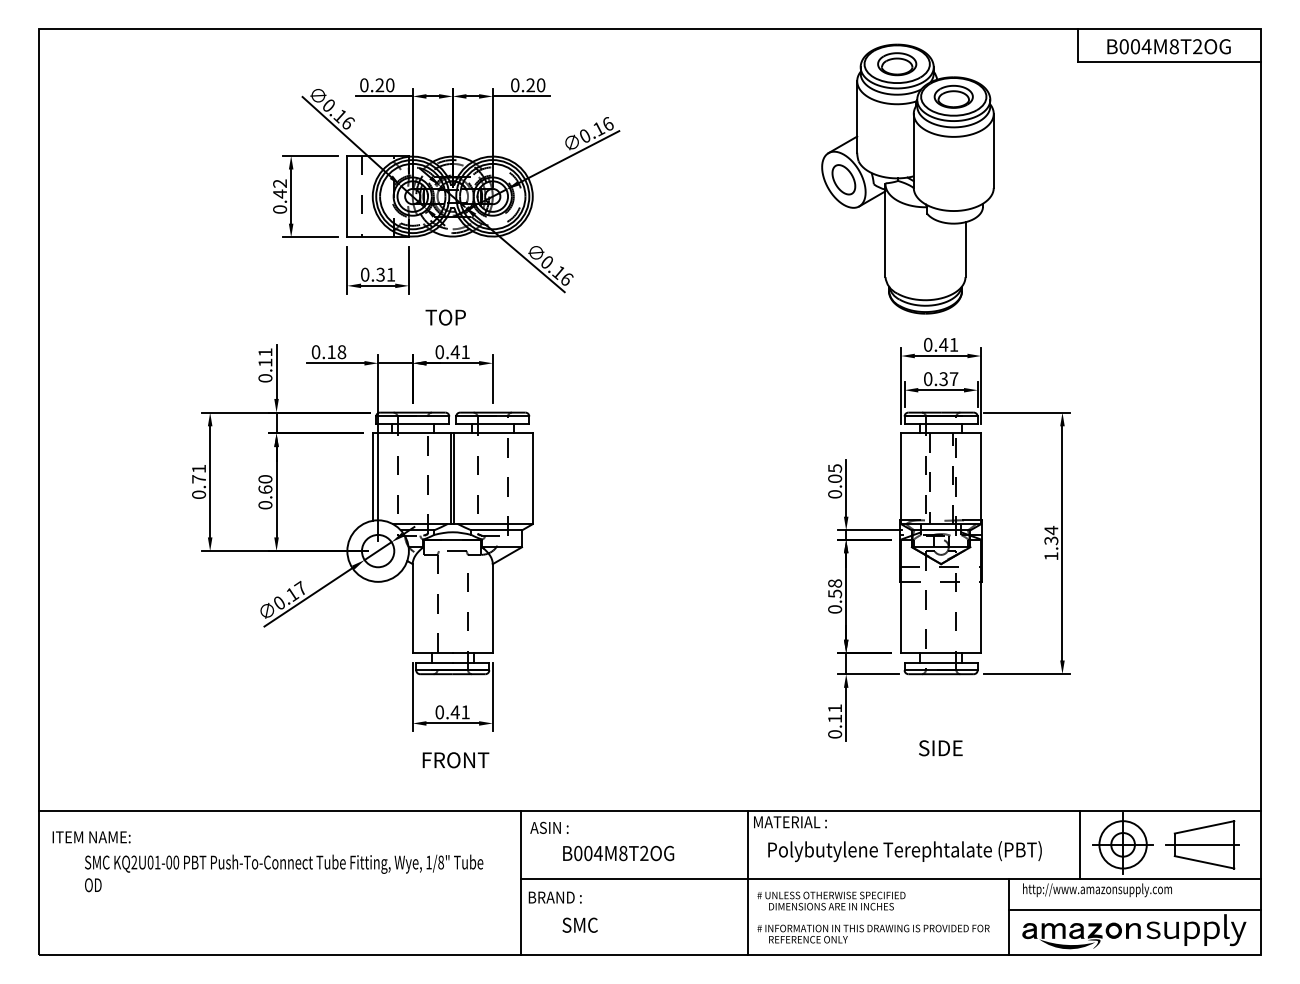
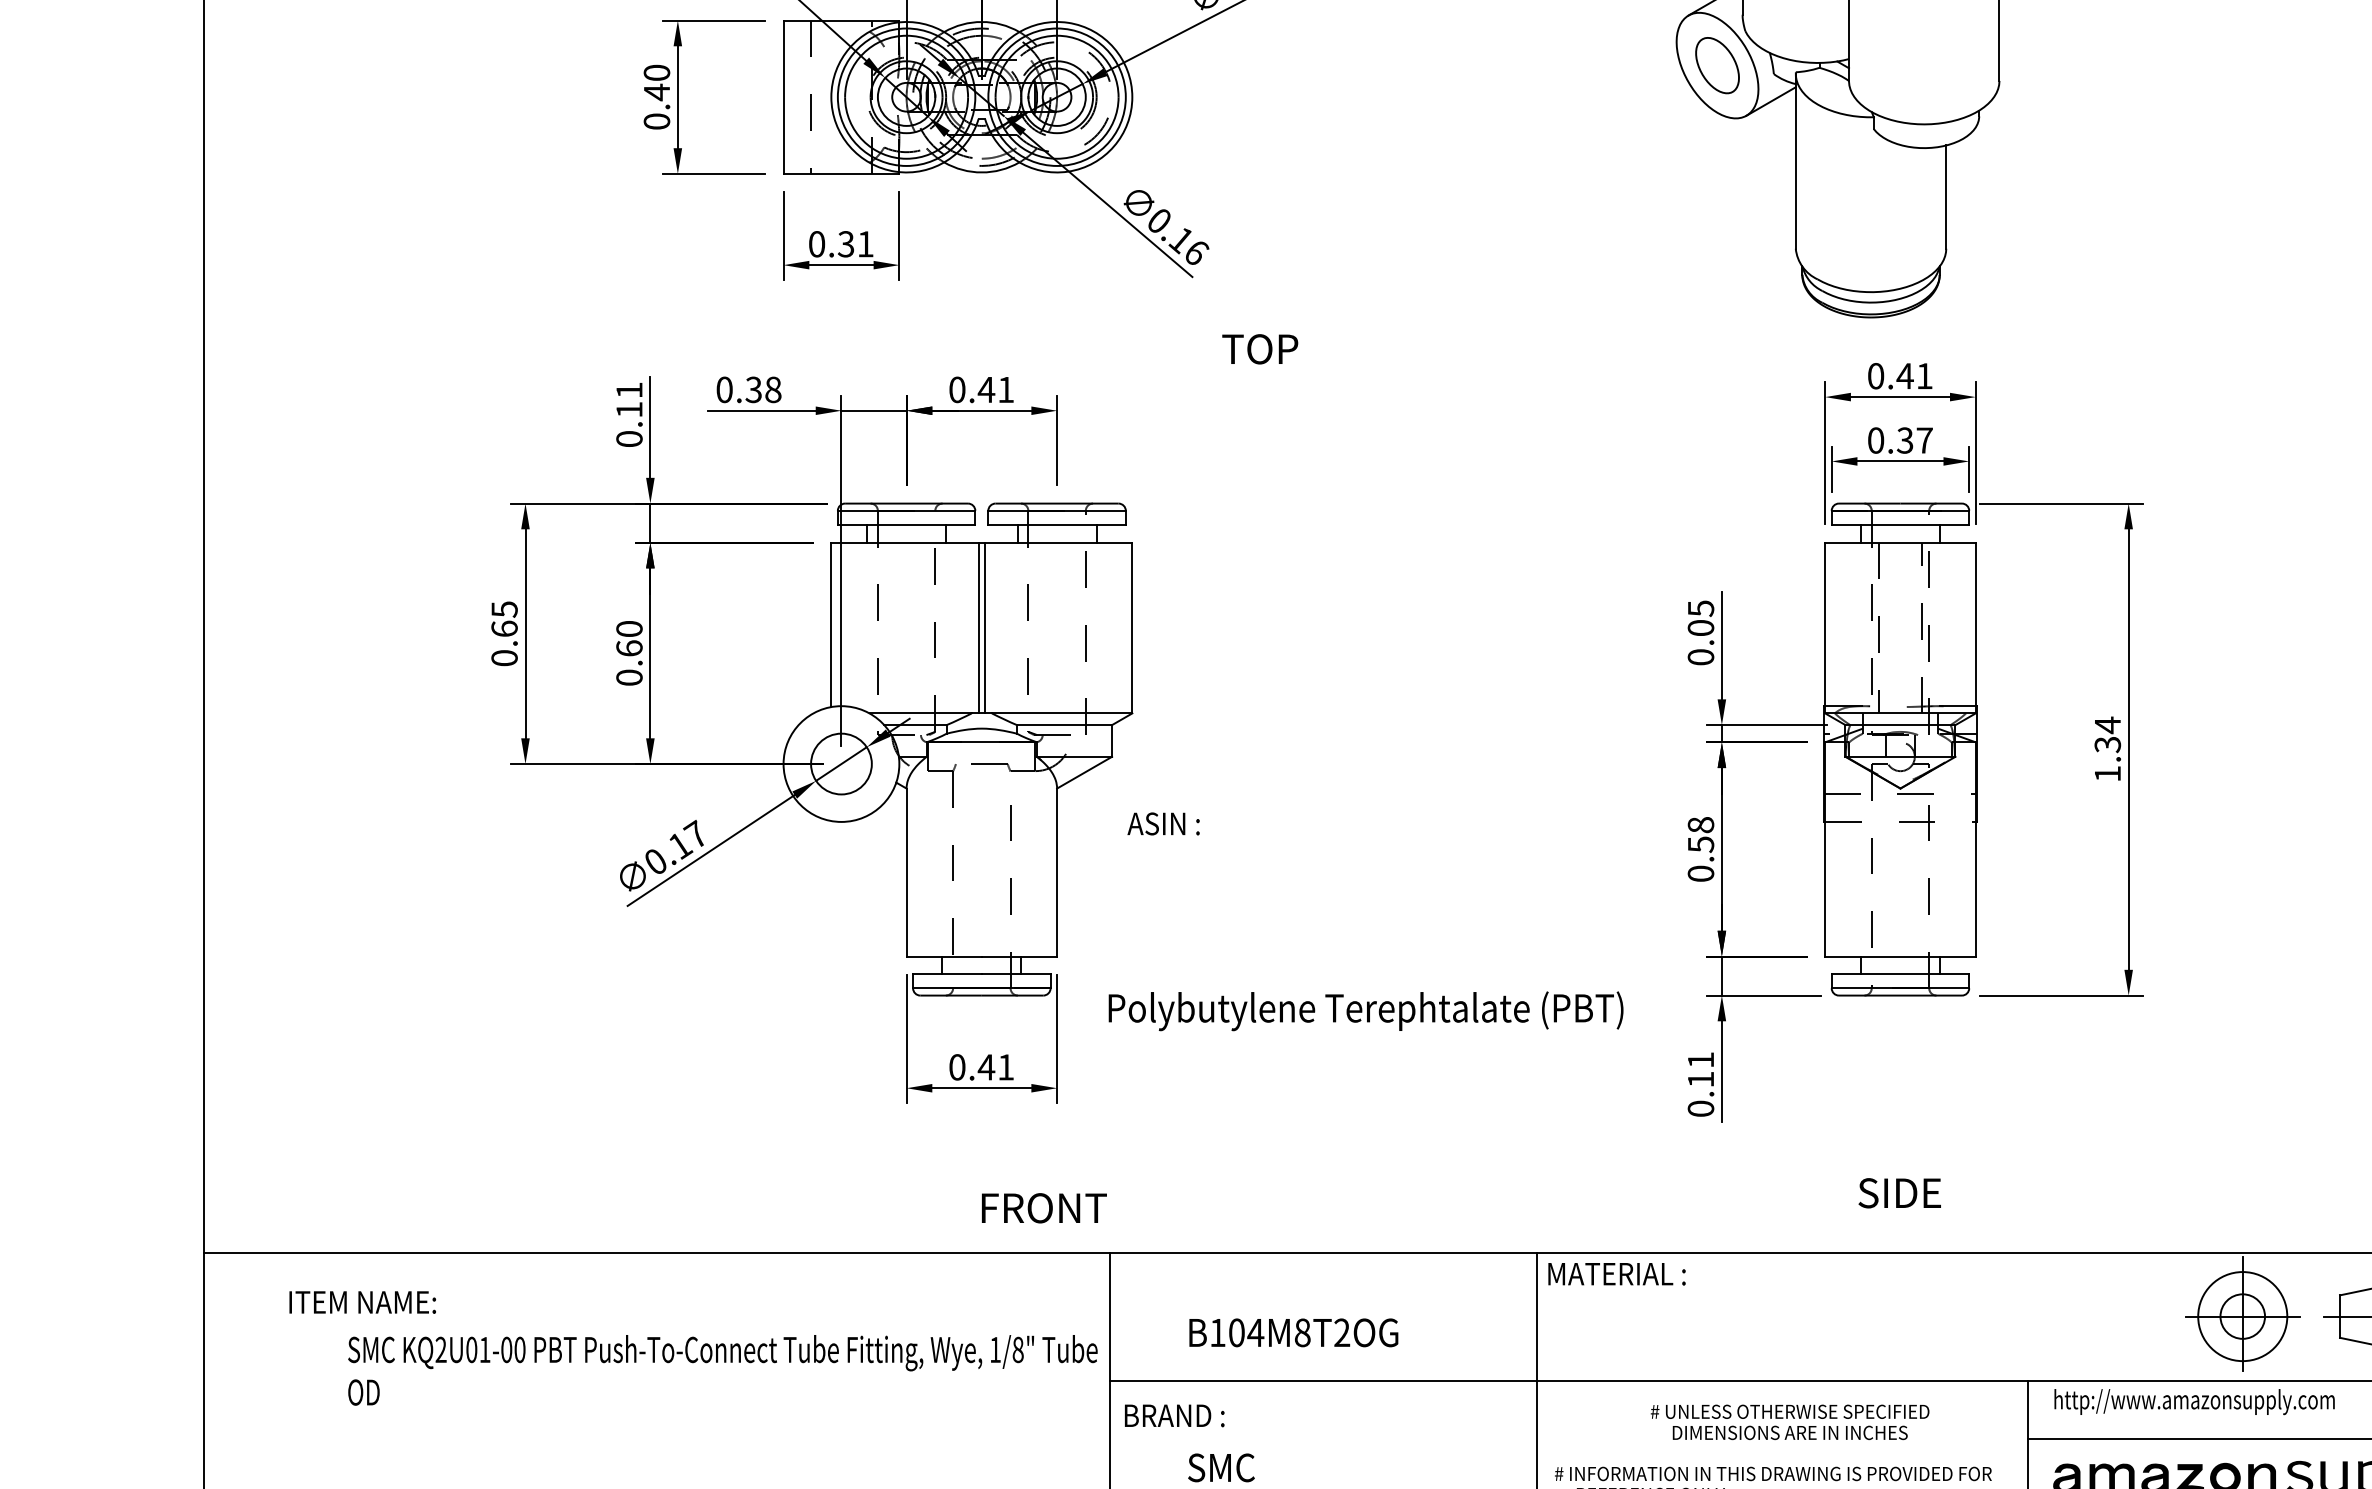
text: (280, 183) -> (657, 72), 0.42 -> 0.40
text: (445, 317) -> (1259, 349), moved
text: (331, 352) -> (753, 390), 0.18 -> 0.38
text: (199, 473) -> (505, 618), 0.71 -> 0.65
text: (940, 748) -> (1899, 1193), moved
text: (455, 760) -> (1043, 1208), moved
text: (549, 827) -> (1163, 823), moved
text: (91, 837) -> (362, 1302), moved
line: (1080, 844) -> (2162, 1315), removed
text: (904, 851) -> (1365, 1011), moved
text: (578, 853) -> (1218, 1332), B004M8T2OG -> B104M8T2OG
text: (284, 873) -> (723, 1370), moved
text: (831, 900) -> (1790, 1421), moved

